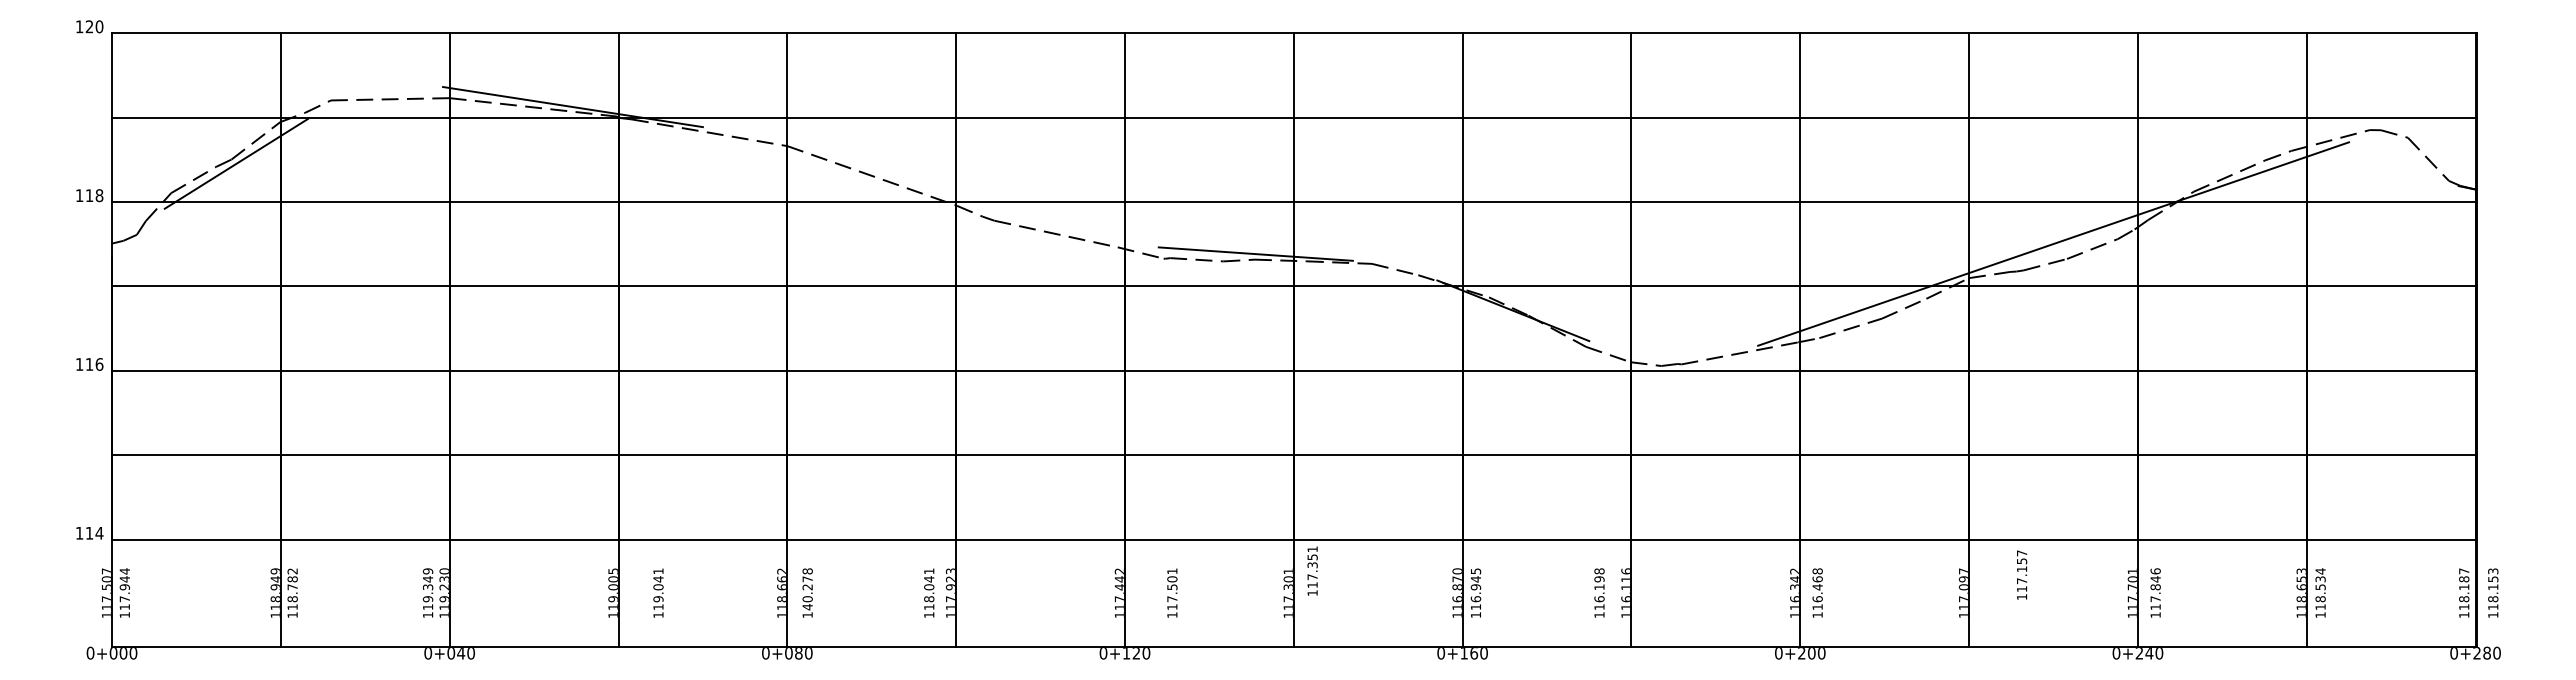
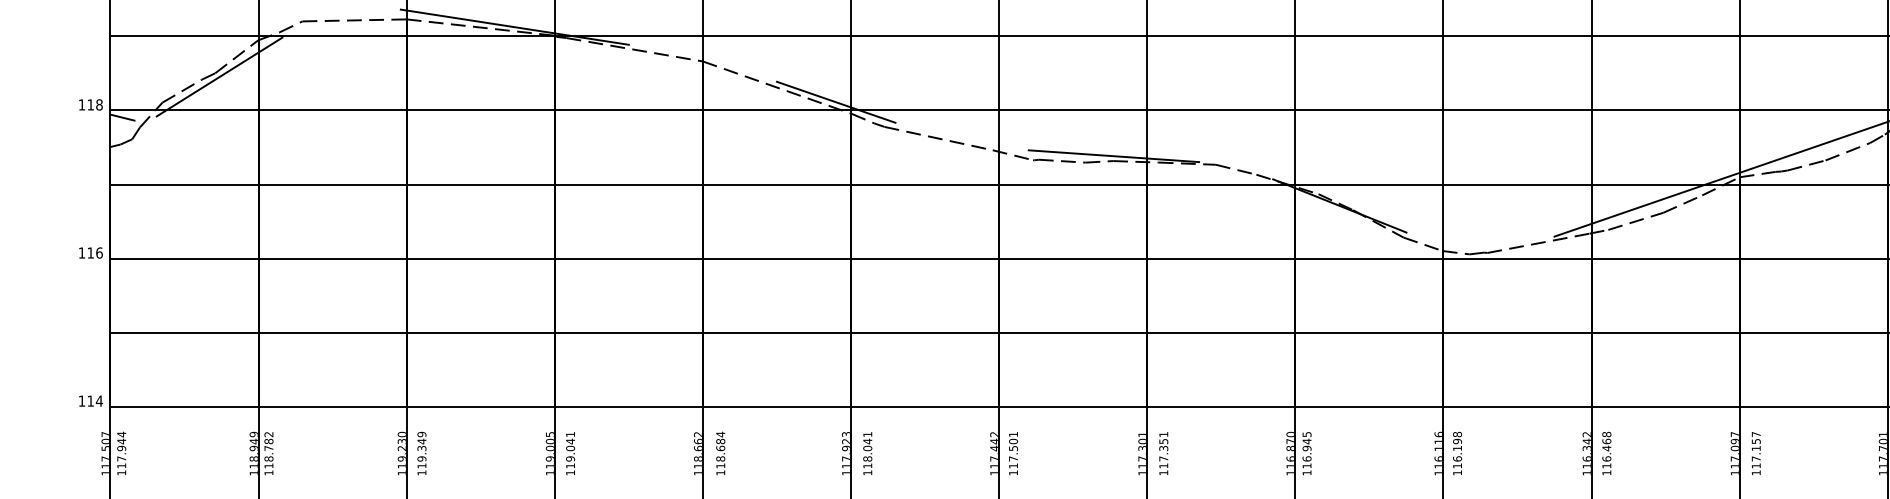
line: (938, 192) -> (835, 102), added
line: (125, 209) -> (122, 117), added
text: (1312, 570) -> (1163, 453), moved
text: (2022, 574) -> (1756, 453), moved
text: (807, 589) -> (720, 450), 140.278 -> 118.684
text: (427, 592) -> (421, 453), moved
text: (658, 592) -> (570, 453), moved
text: (929, 592) -> (867, 453), moved
text: (1172, 592) -> (1013, 453), moved
text: (1599, 592) -> (1457, 453), moved

